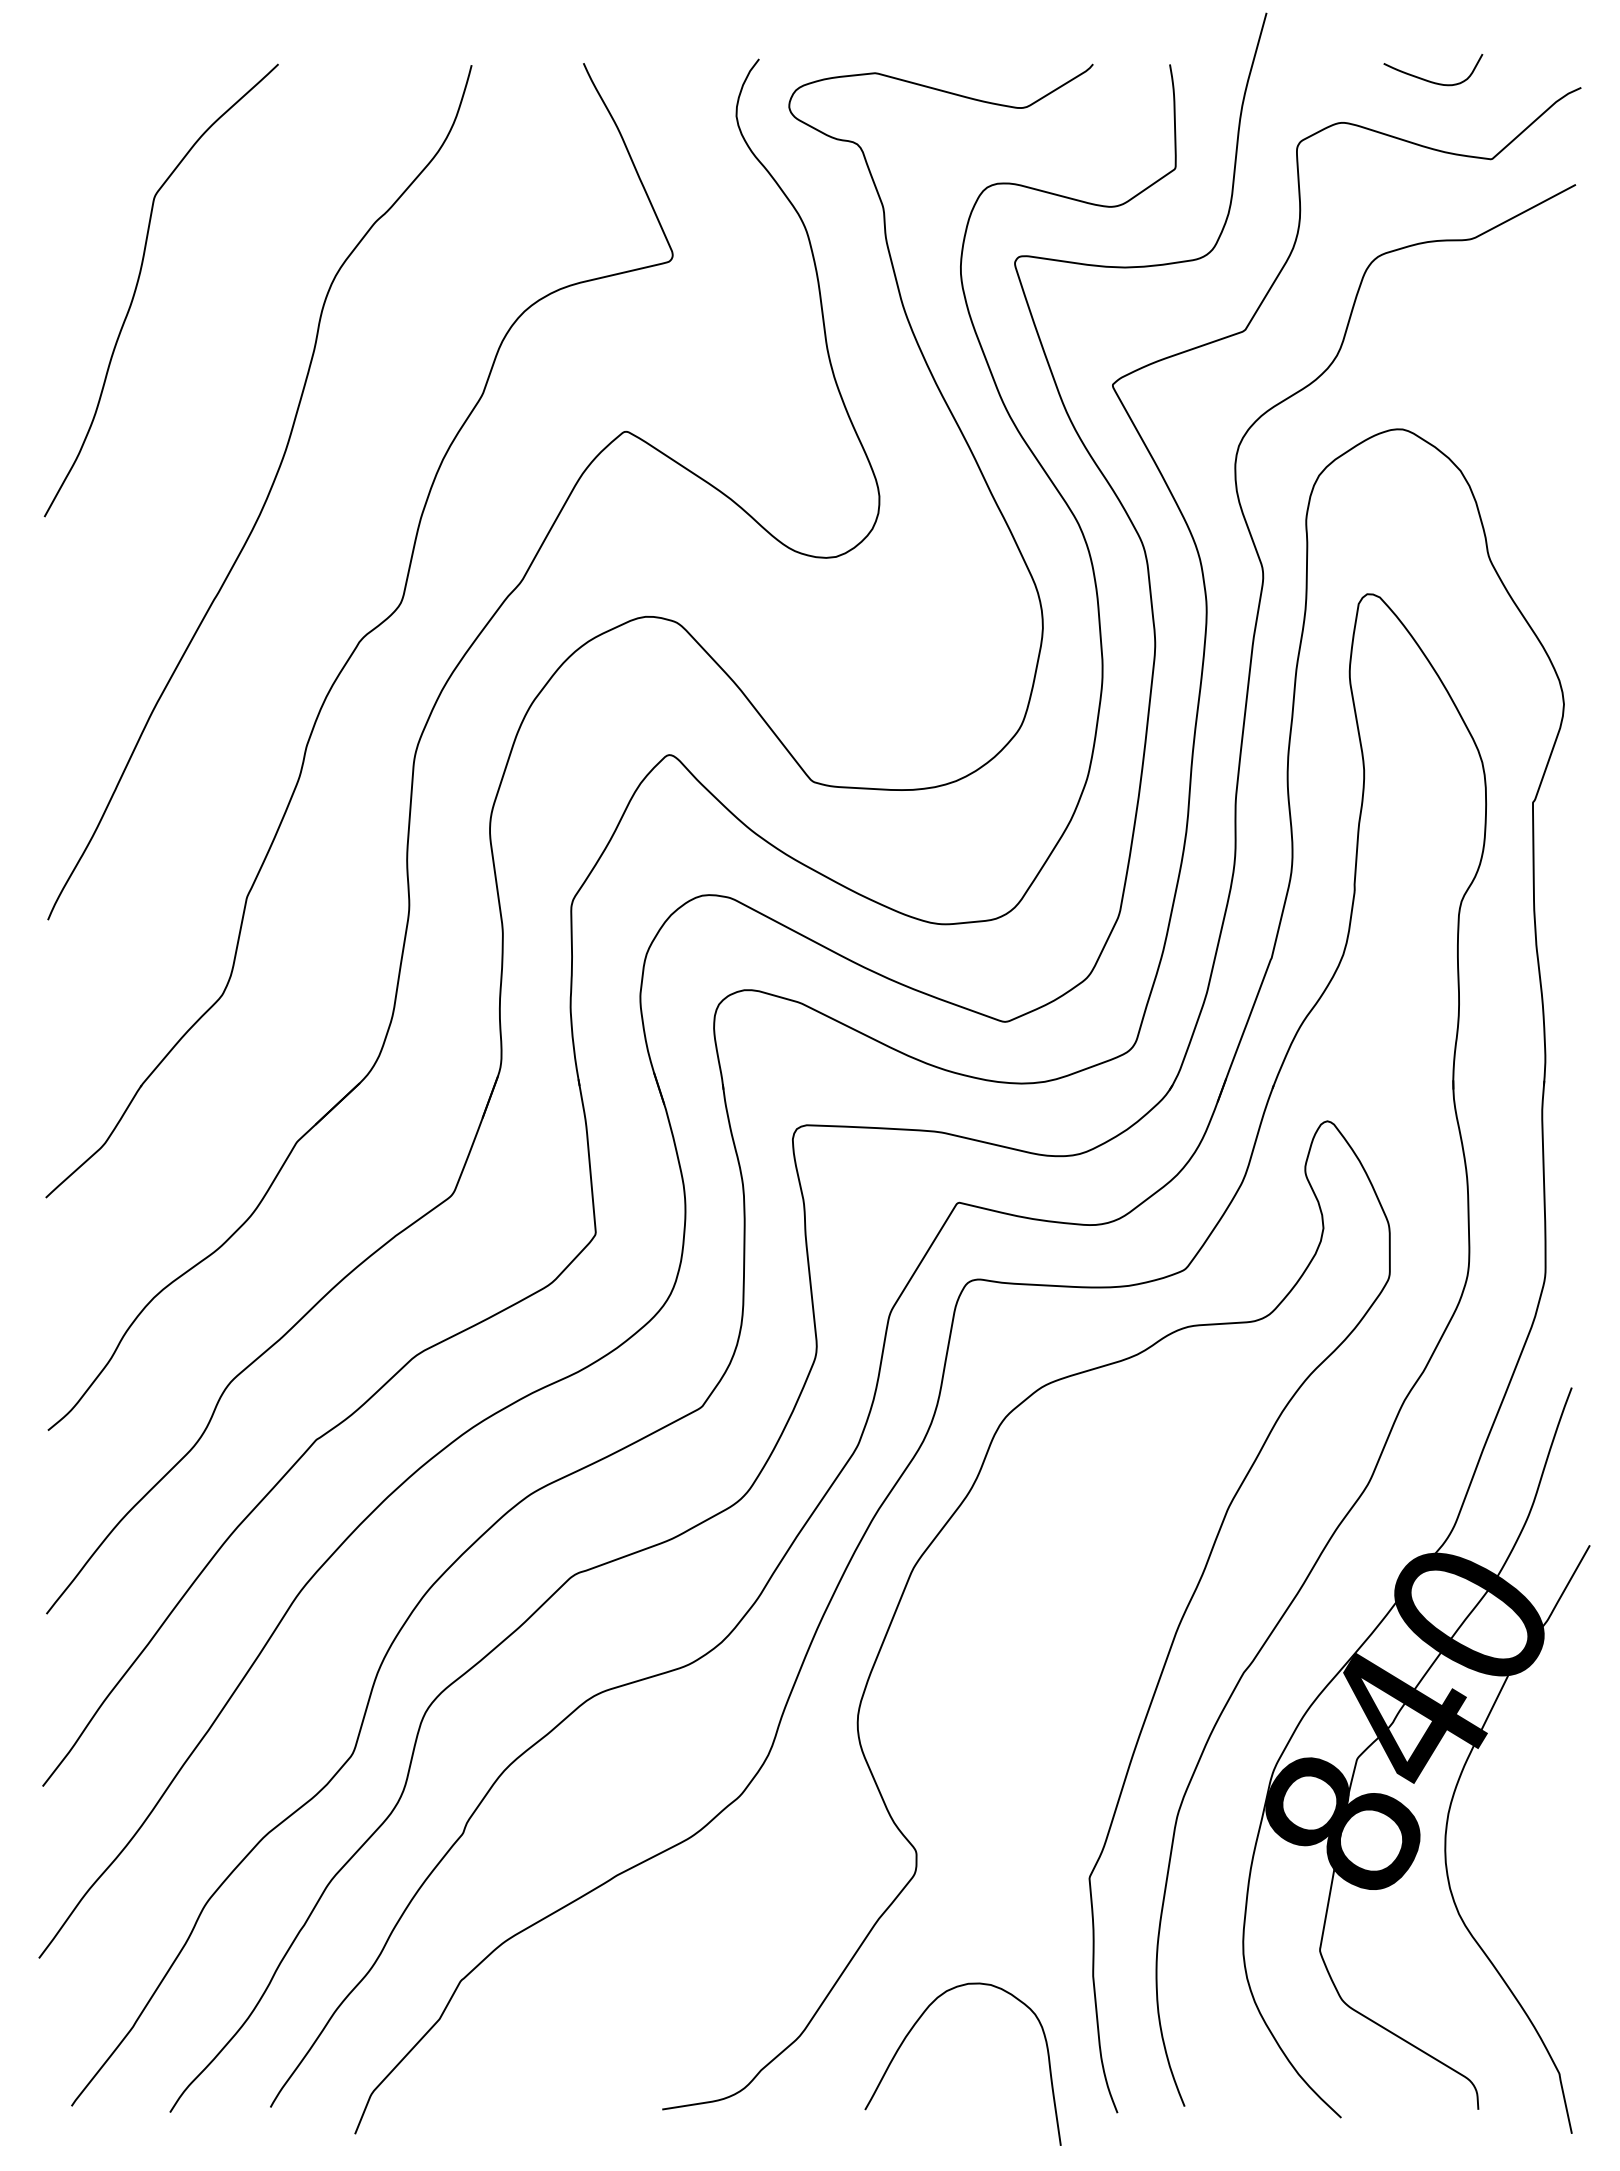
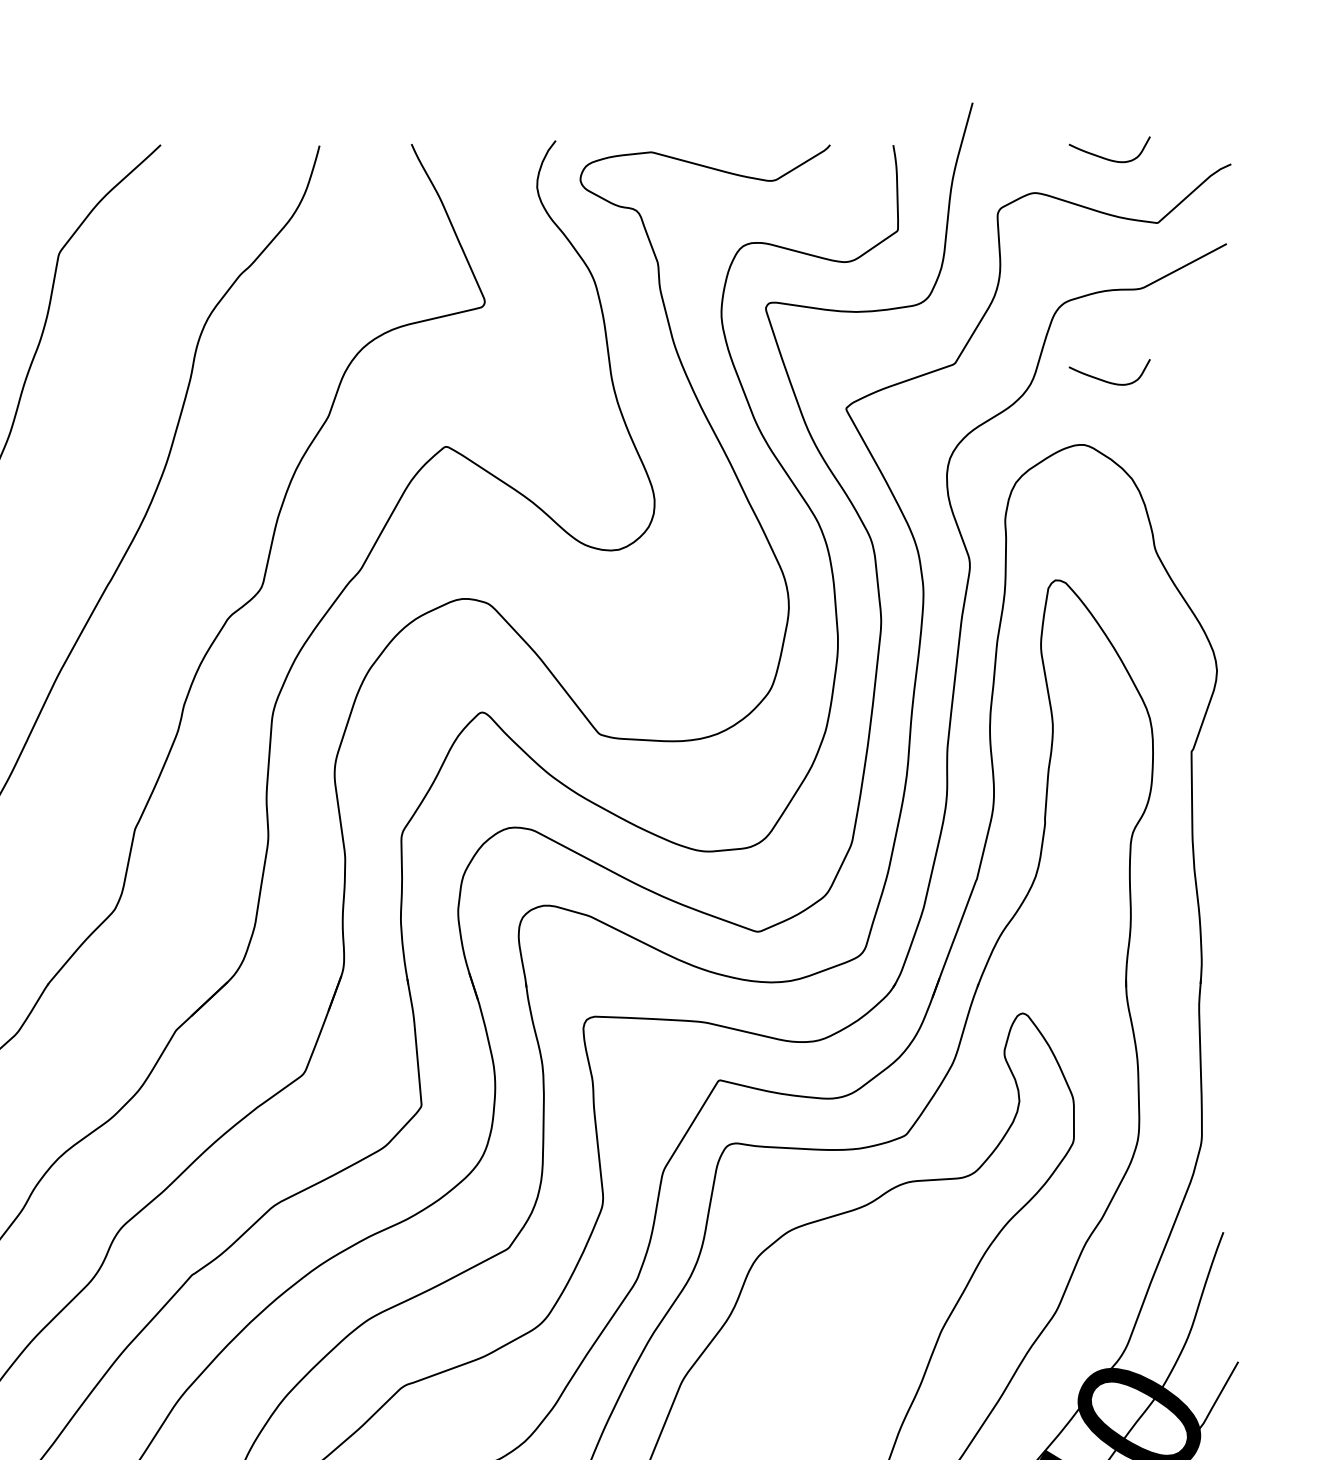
curve: (1429, 351) -> (1106, 380), added

